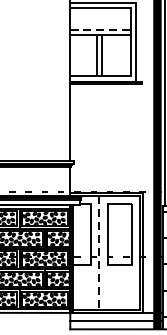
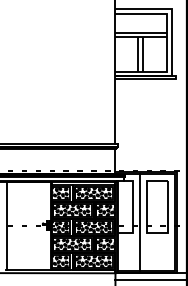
line: (100, 29) -> (141, 32), dashed -> solid
line: (99, 253) -> (140, 222), dashed -> solid

